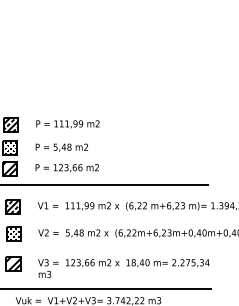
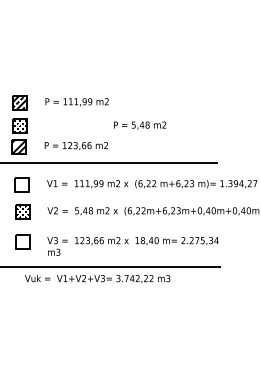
text: (62, 147) -> (140, 125), moved
hatch: (13, 206) -> (22, 184), removed
hatch: (13, 263) -> (22, 241), removed

